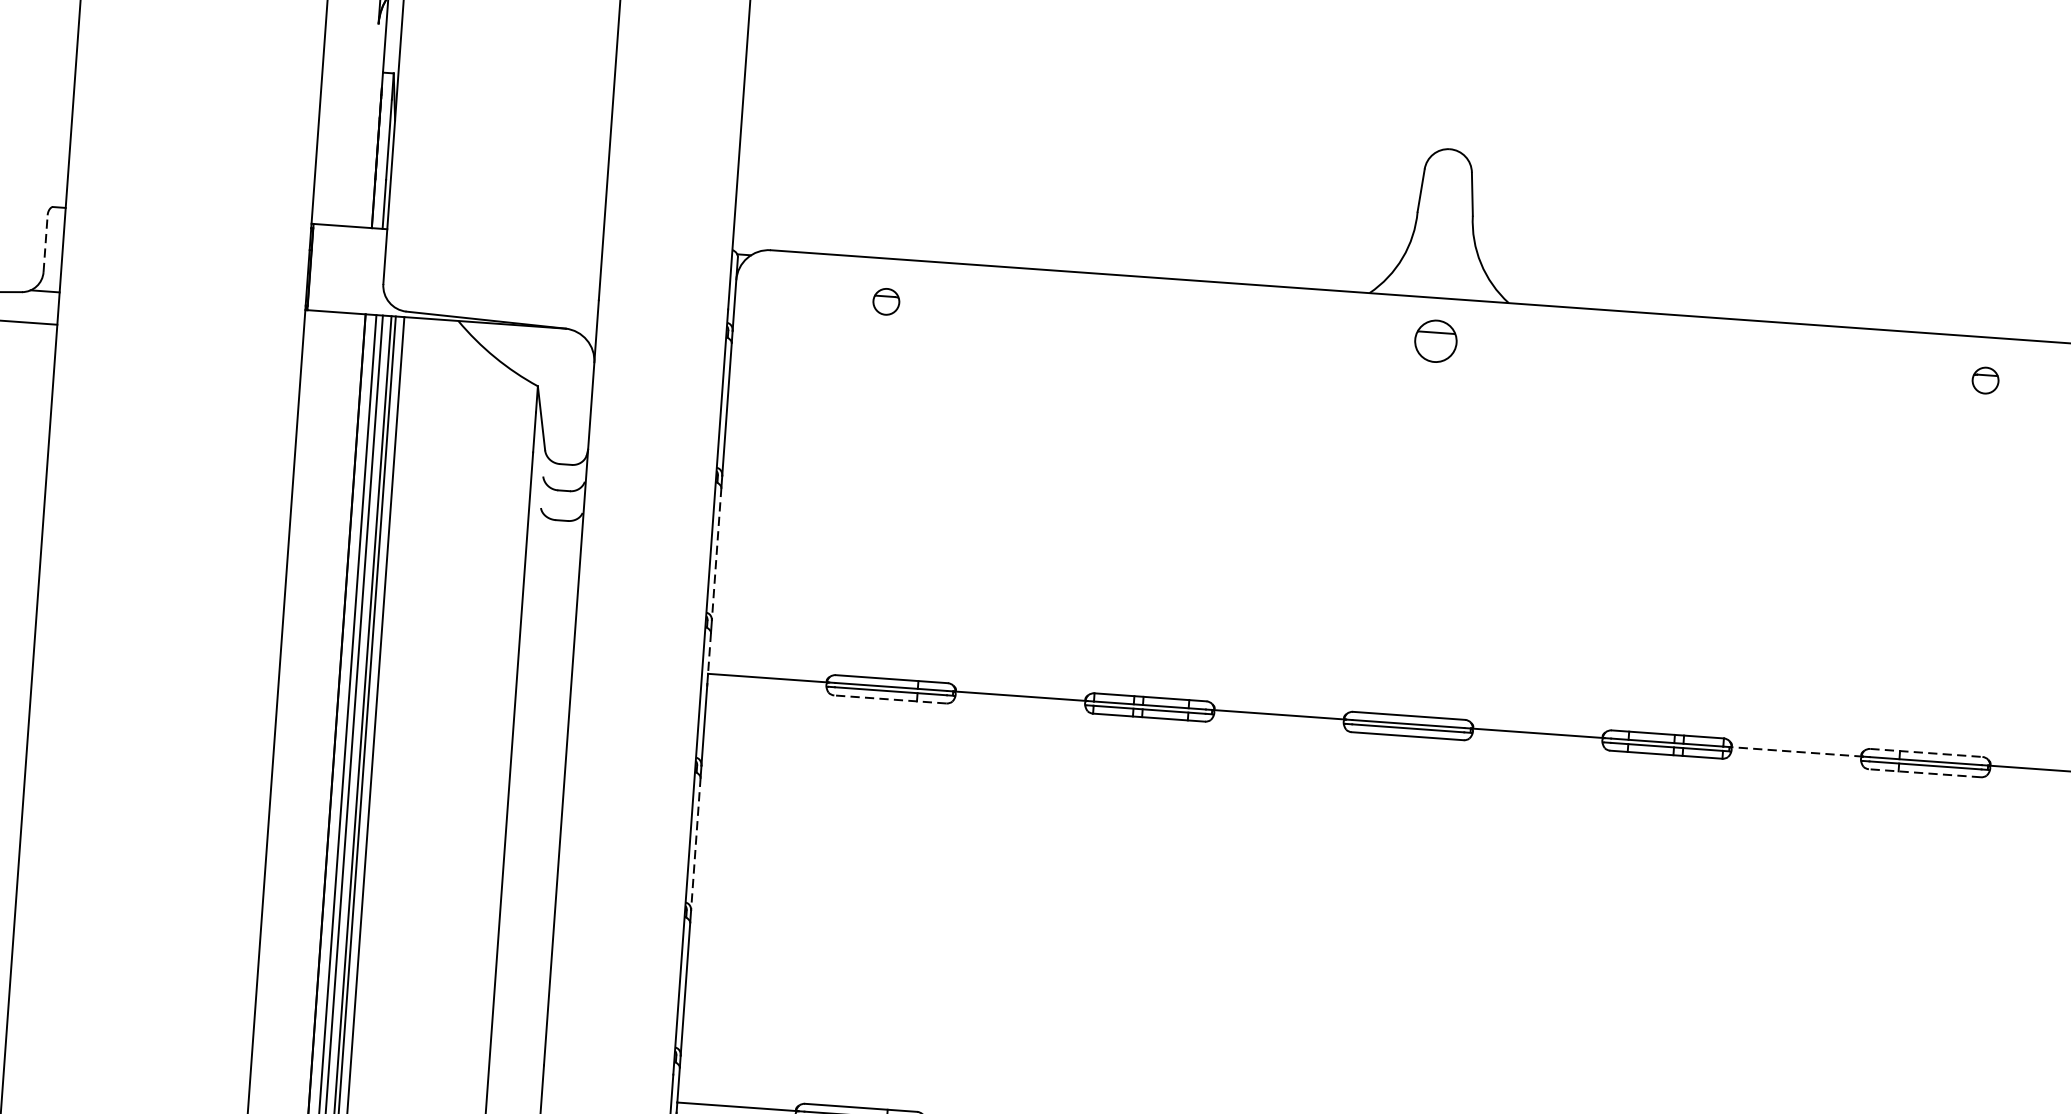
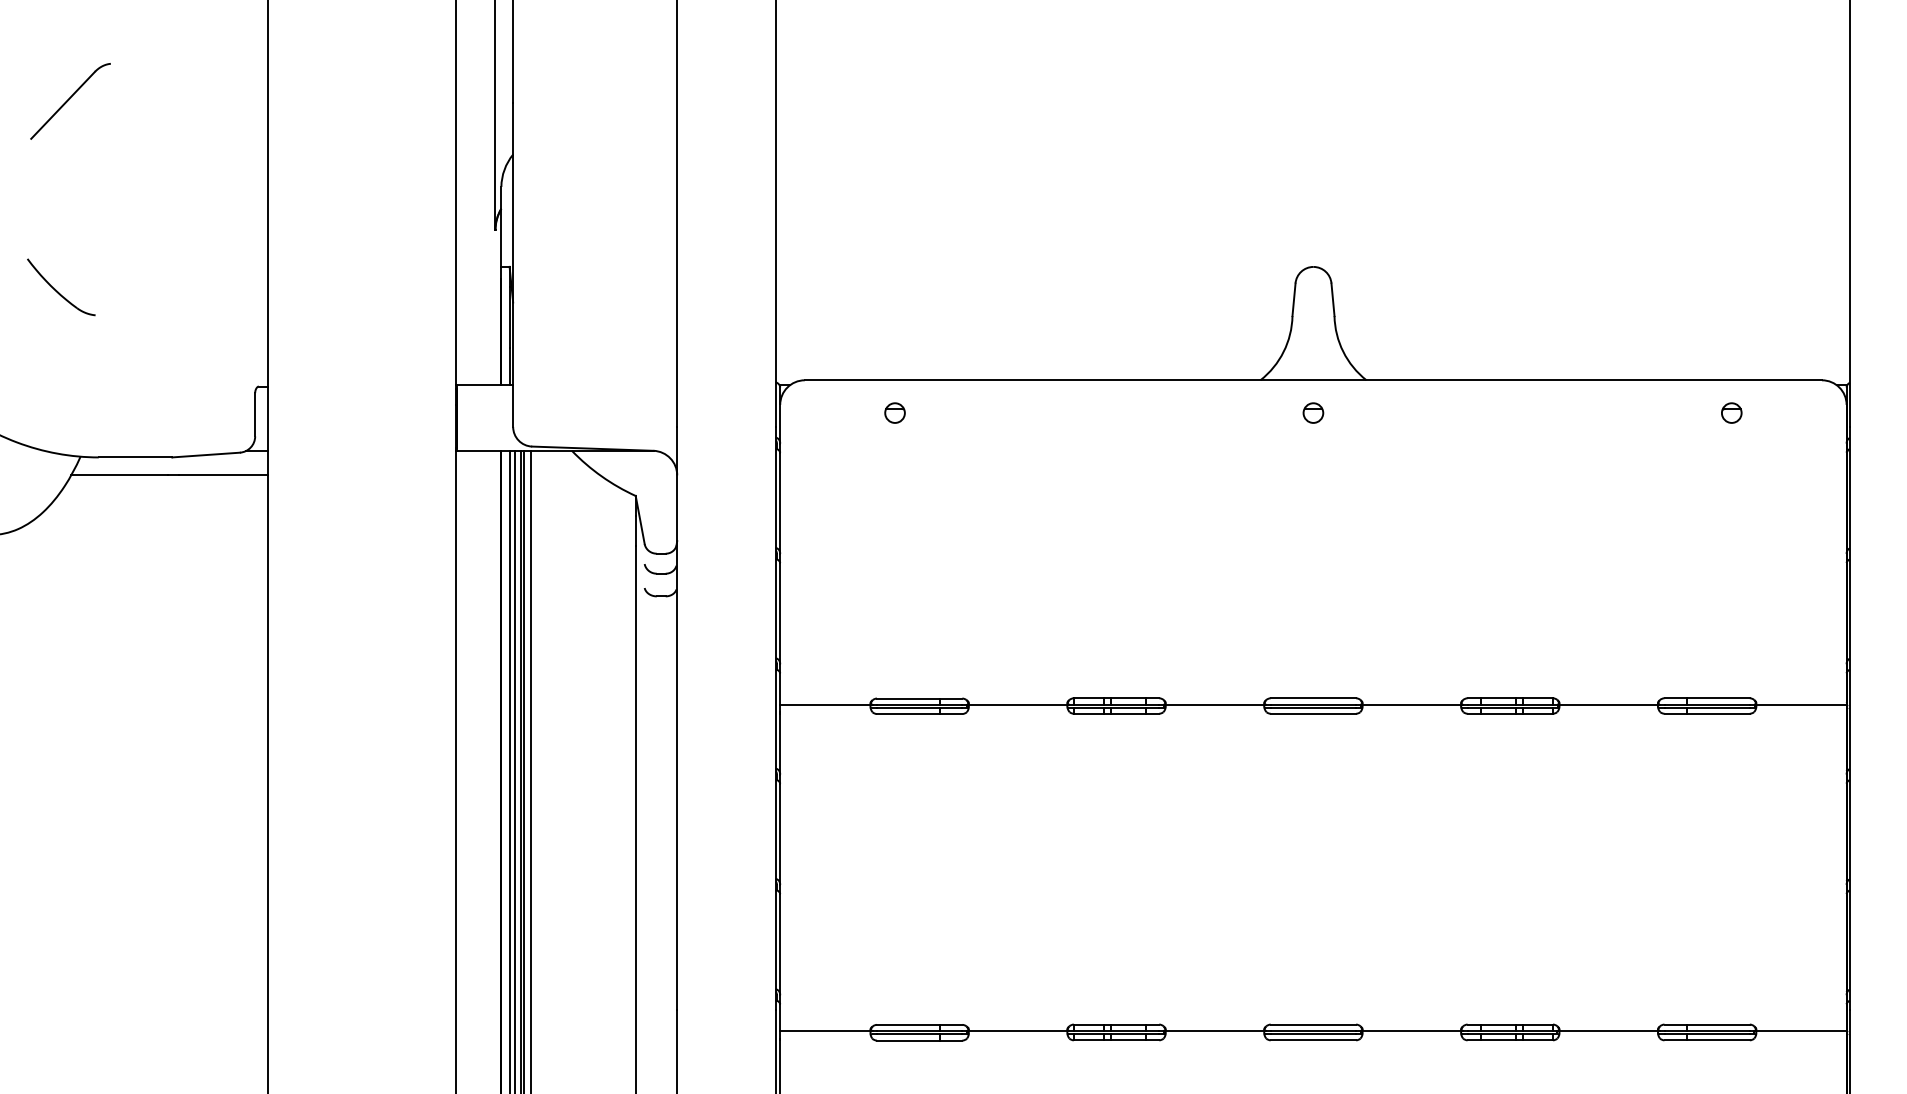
line: (46, 243) -> (255, 414), dashed -> solid
part: (1436, 340) -> (1313, 412), size x0.62
line: (717, 554) -> (780, 613), dashed -> solid
line: (709, 652) -> (780, 688), dashed -> solid
line: (890, 700) -> (919, 714), dashed -> solid
line: (1796, 751) -> (1608, 704), dashed -> solid
line: (1926, 753) -> (1707, 698), dashed -> solid
line: (1925, 772) -> (1707, 713), dashed -> solid
line: (696, 844) -> (780, 834), dashed -> solid

